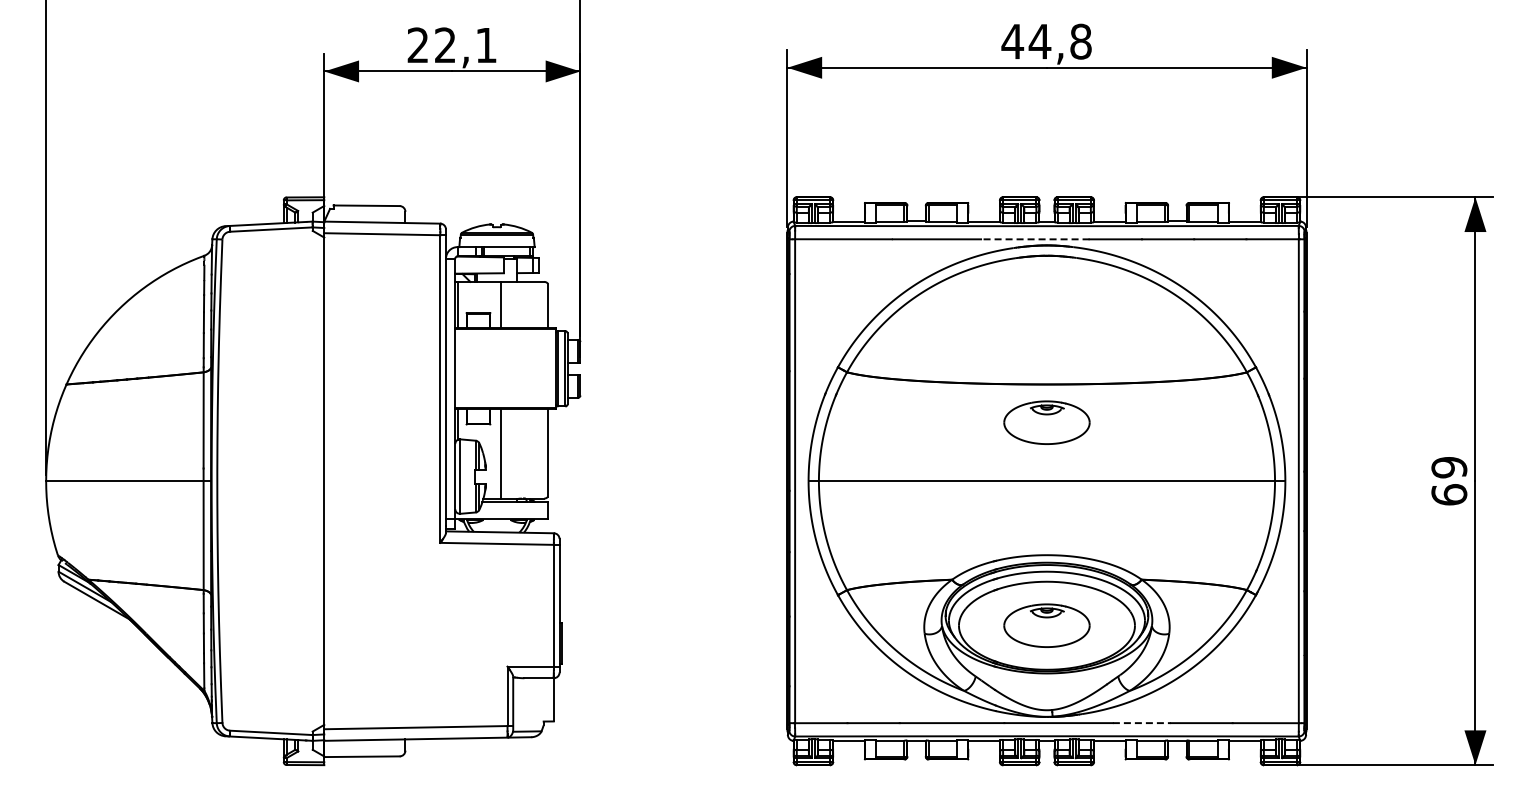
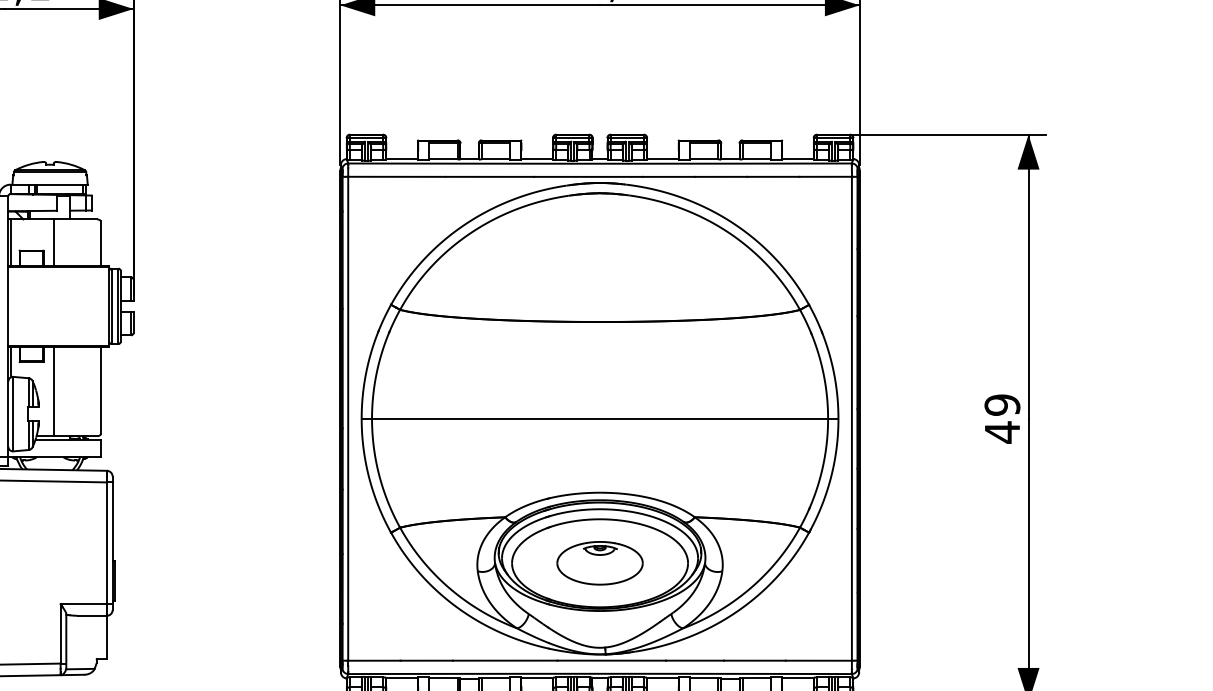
line: (1034, 239) -> (587, 177), dashed -> solid
part: (1046, 422) -> (599, 360), removed
text: (1449, 494) -> (1002, 432), 69 -> 49
line: (1141, 723) -> (694, 661), dashed -> solid

